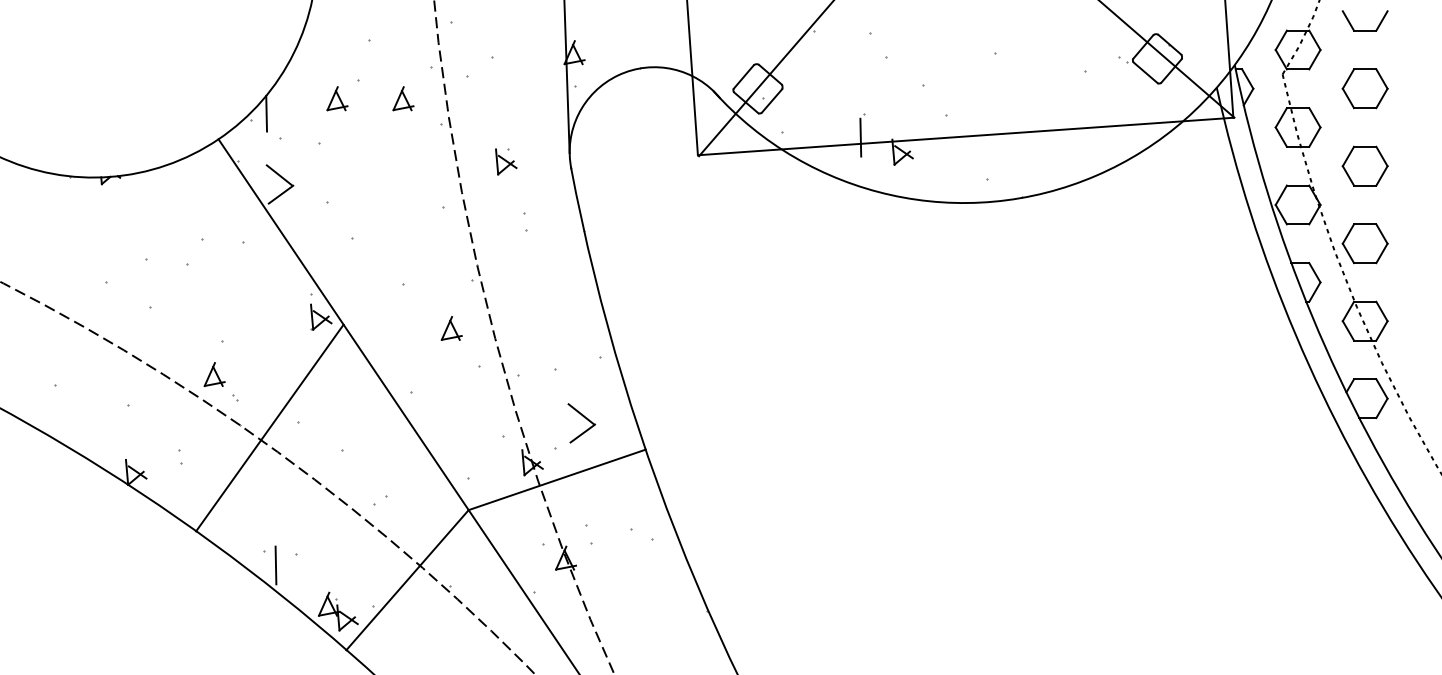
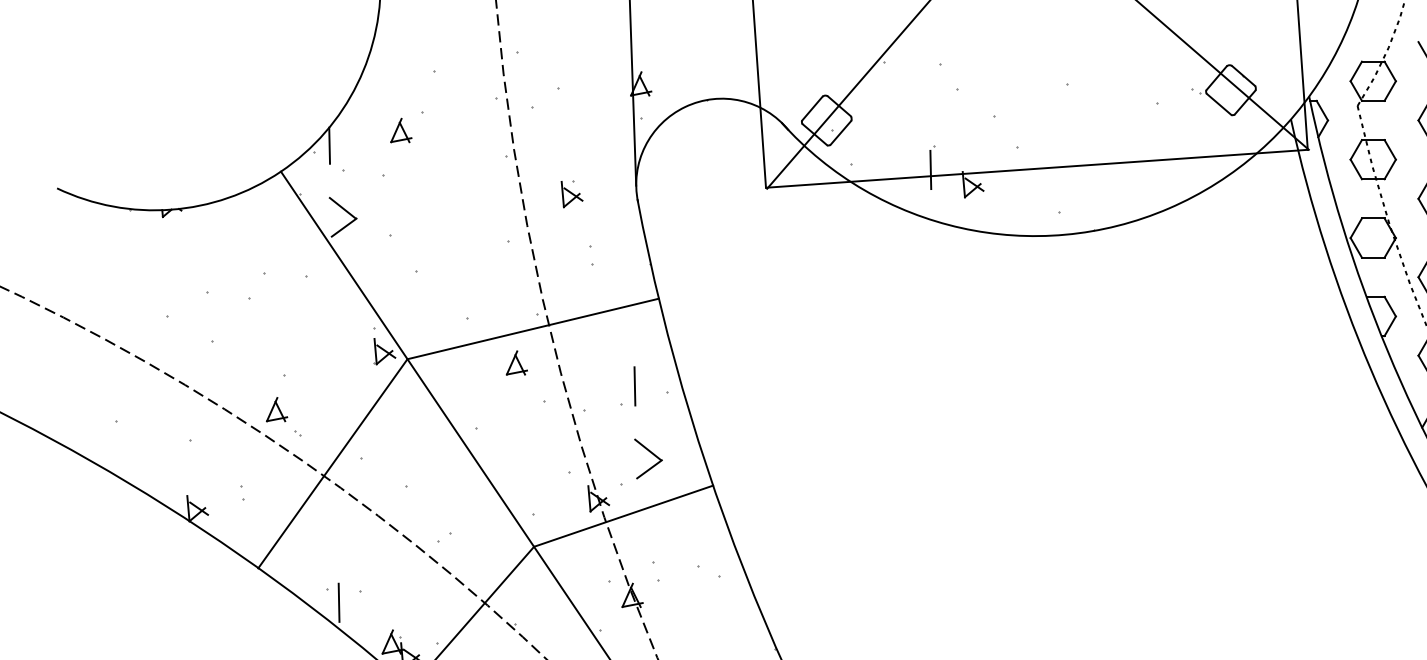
part: (403, 98) -> (468, 130), removed
line: (467, 294) -> (532, 328), added
line: (567, 351) -> (634, 386), added

